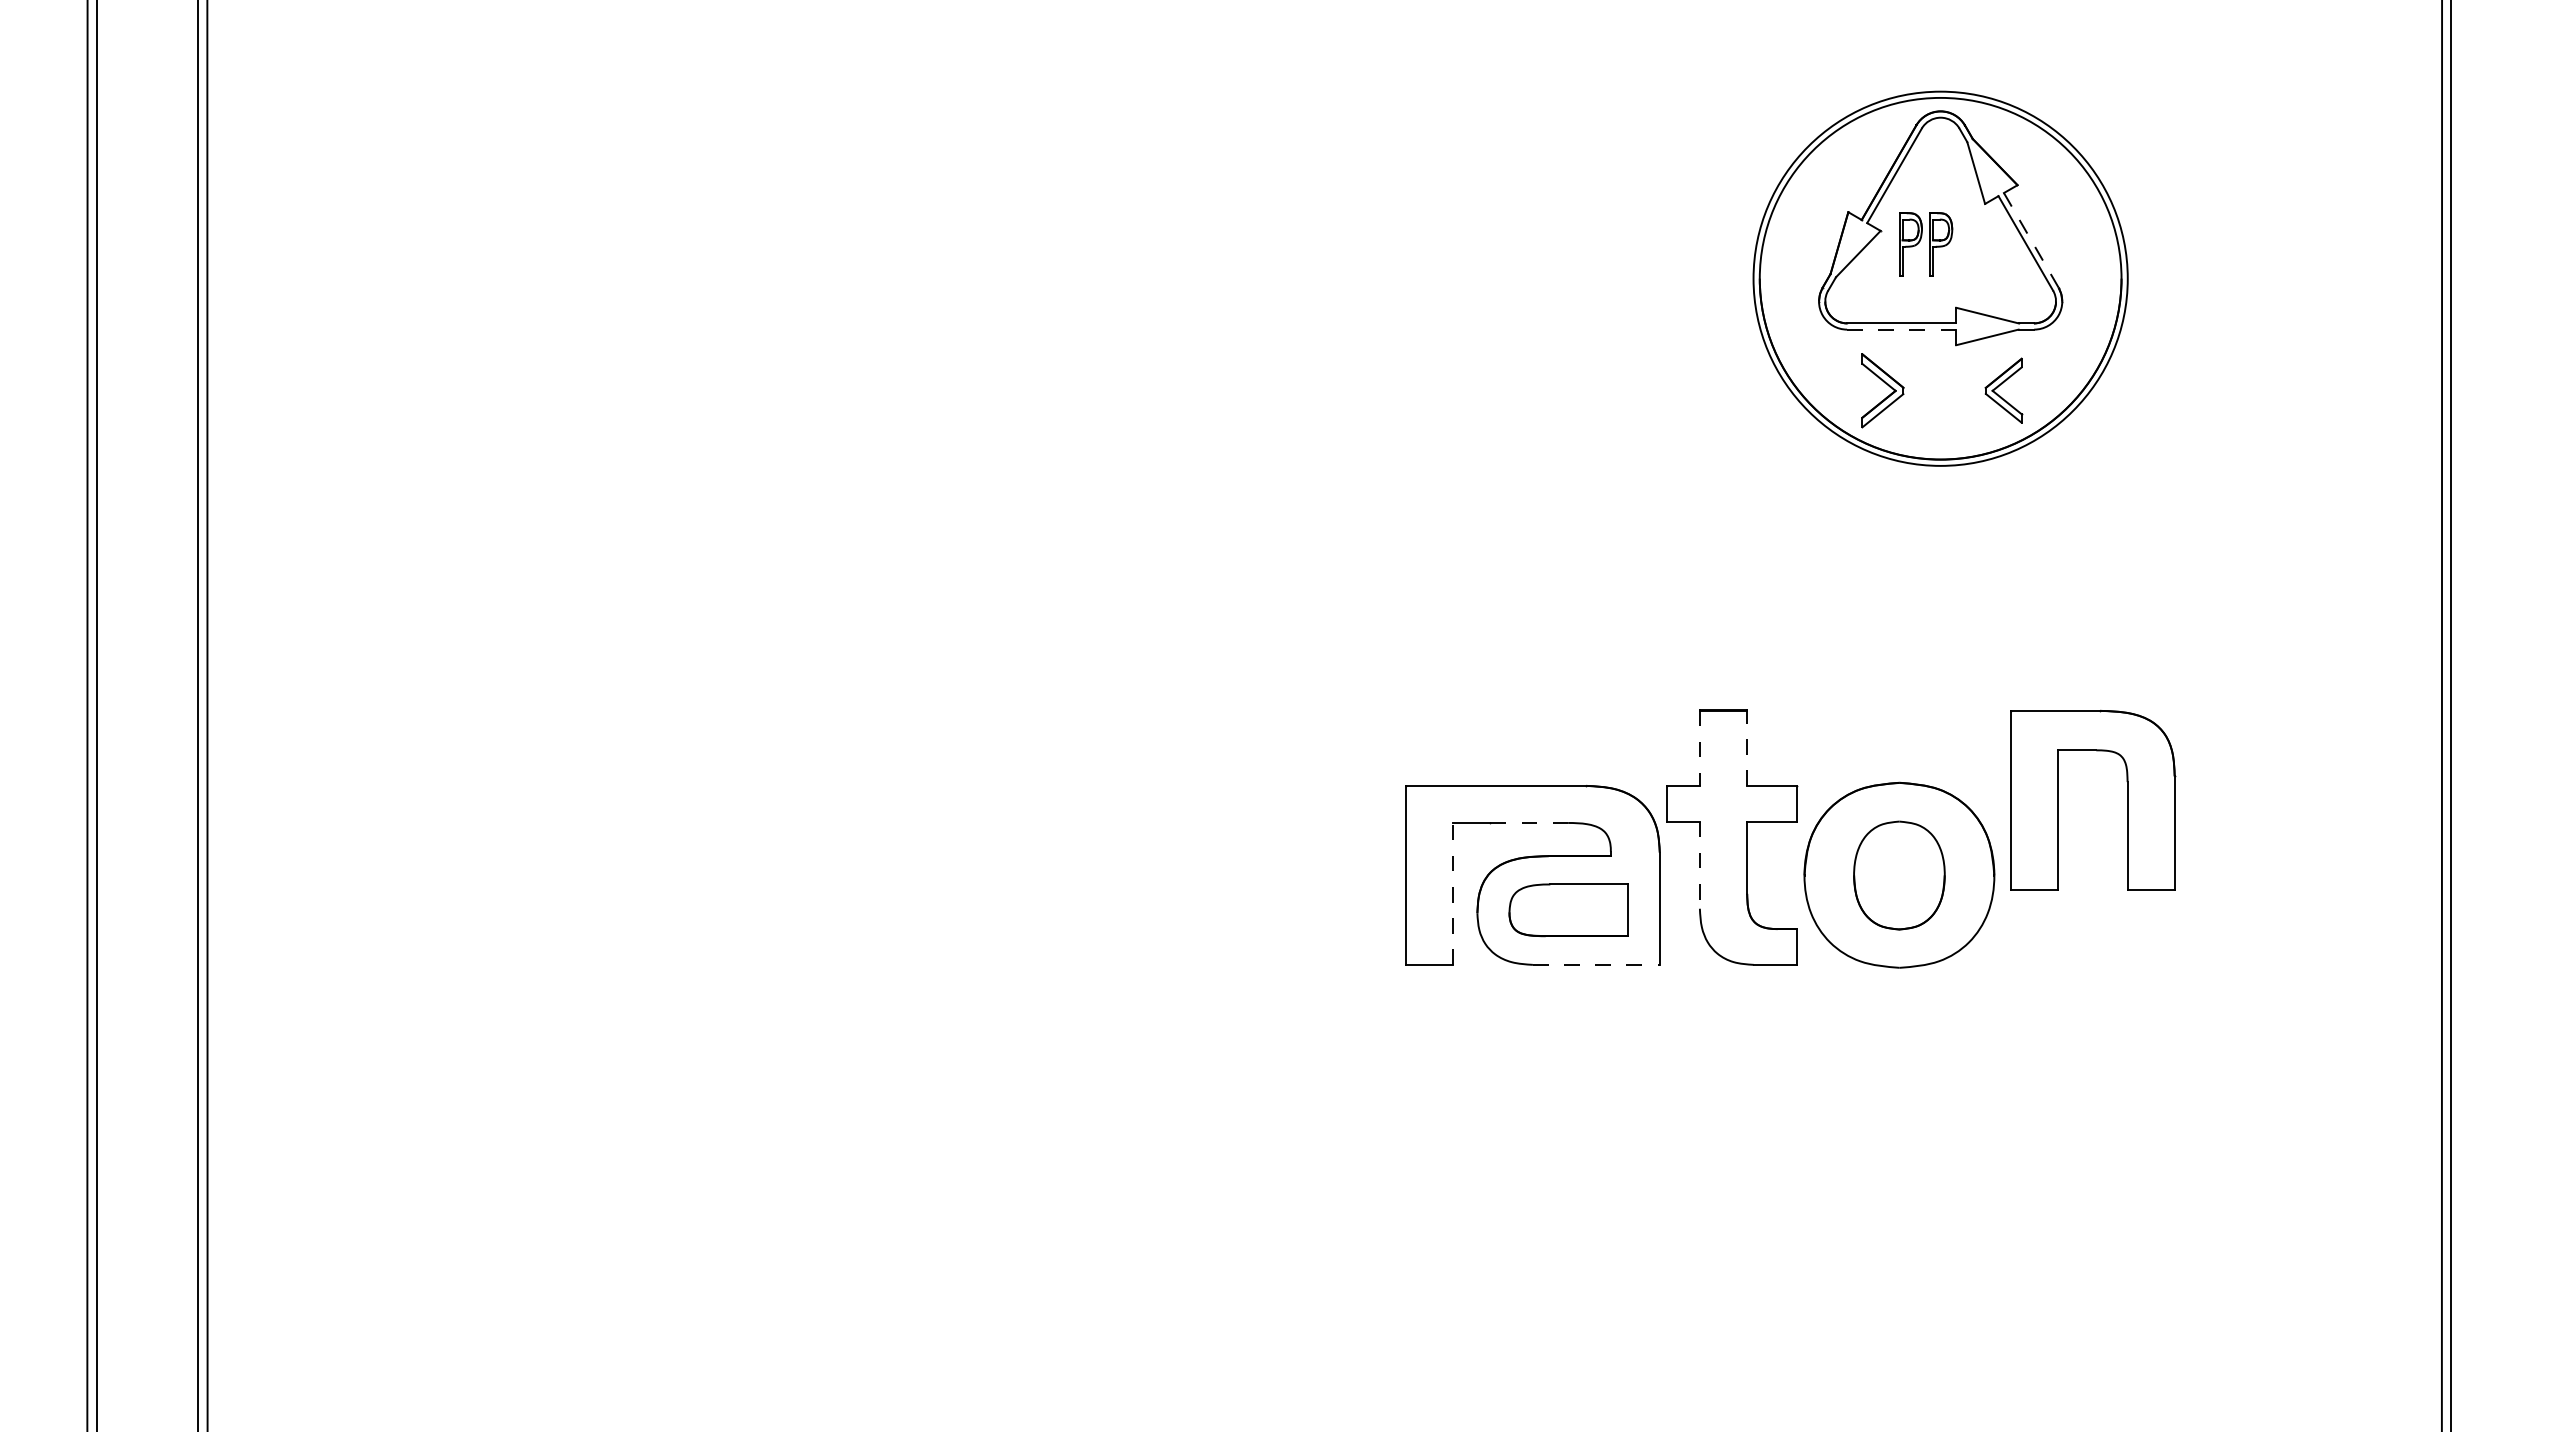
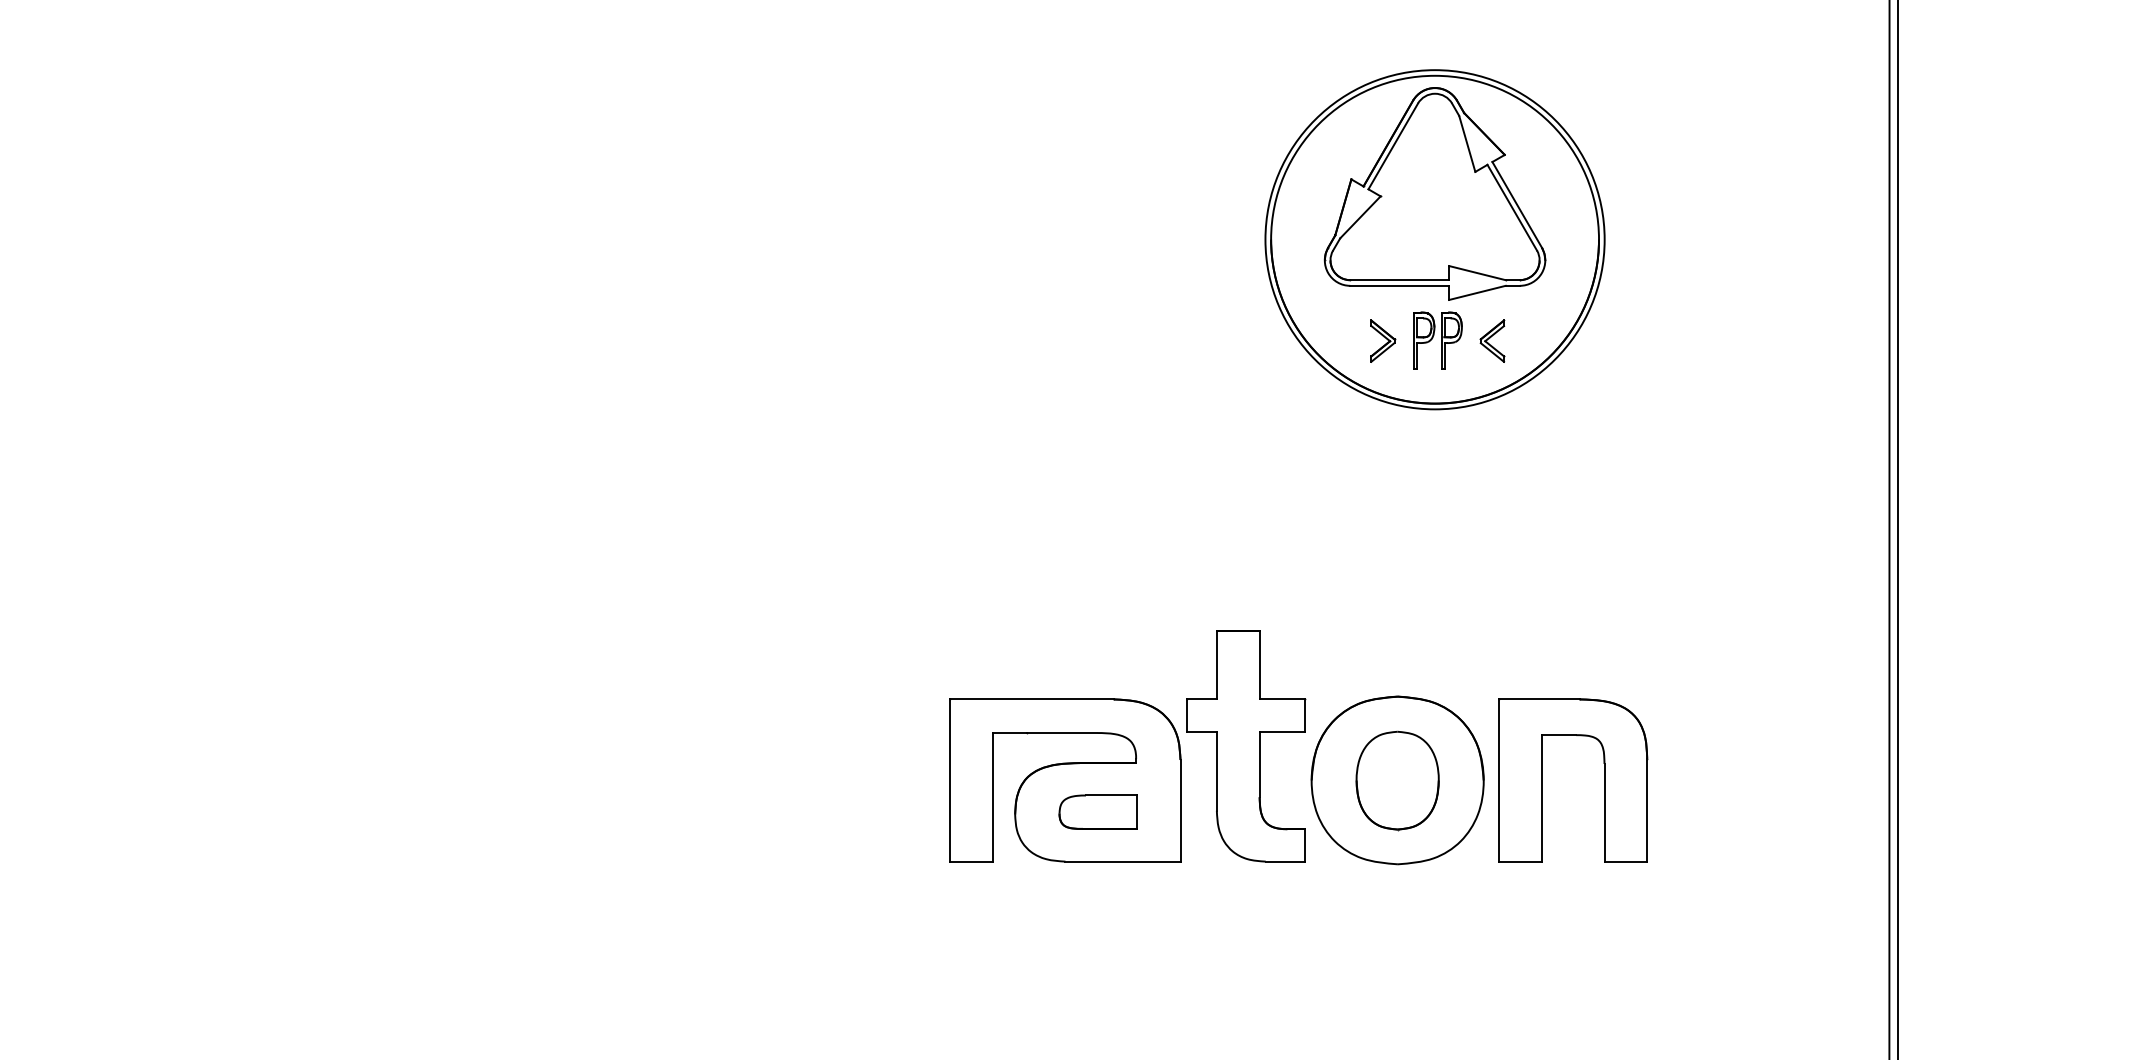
line: (2031, 240) -> (1517, 205), dashed -> solid
part: (1926, 244) -> (1438, 341), moved
line: (1901, 329) -> (1399, 285), dashed -> solid
part: (1883, 390) -> (1383, 341), size x0.62
part: (2004, 390) -> (1492, 341), size x0.71
line: (1699, 748) -> (1216, 665), dashed -> solid
line: (1747, 748) -> (1259, 665), dashed -> solid
part: (2127, 799) -> (1604, 779), moved
line: (1529, 822) -> (1062, 732), dashed -> solid
line: (1699, 865) -> (1216, 771), dashed -> solid
line: (1452, 893) -> (992, 796), dashed -> solid
part: (1568, 910) -> (1097, 812), size x0.71
line: (1596, 964) -> (1123, 861), dashed -> solid

